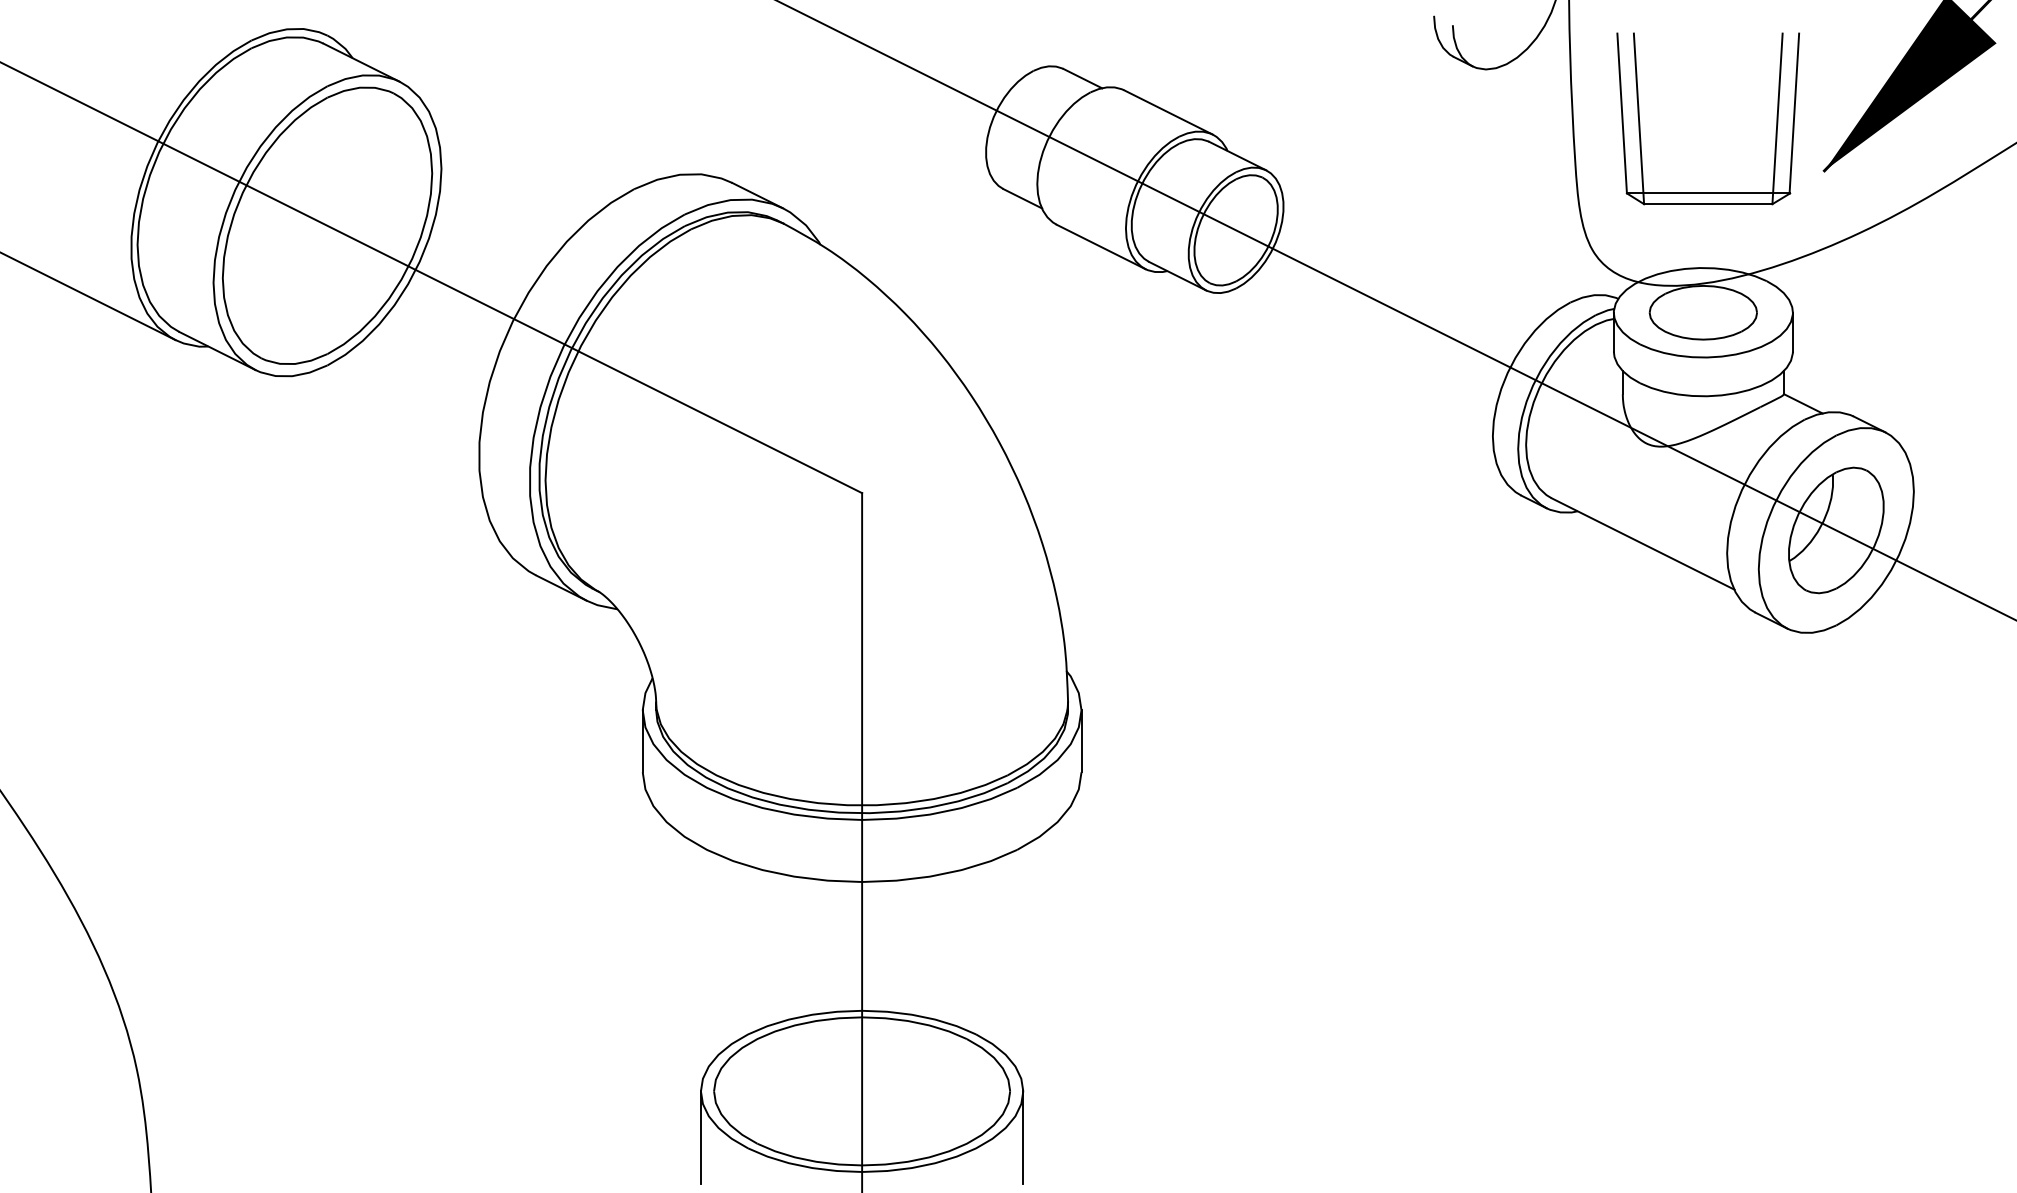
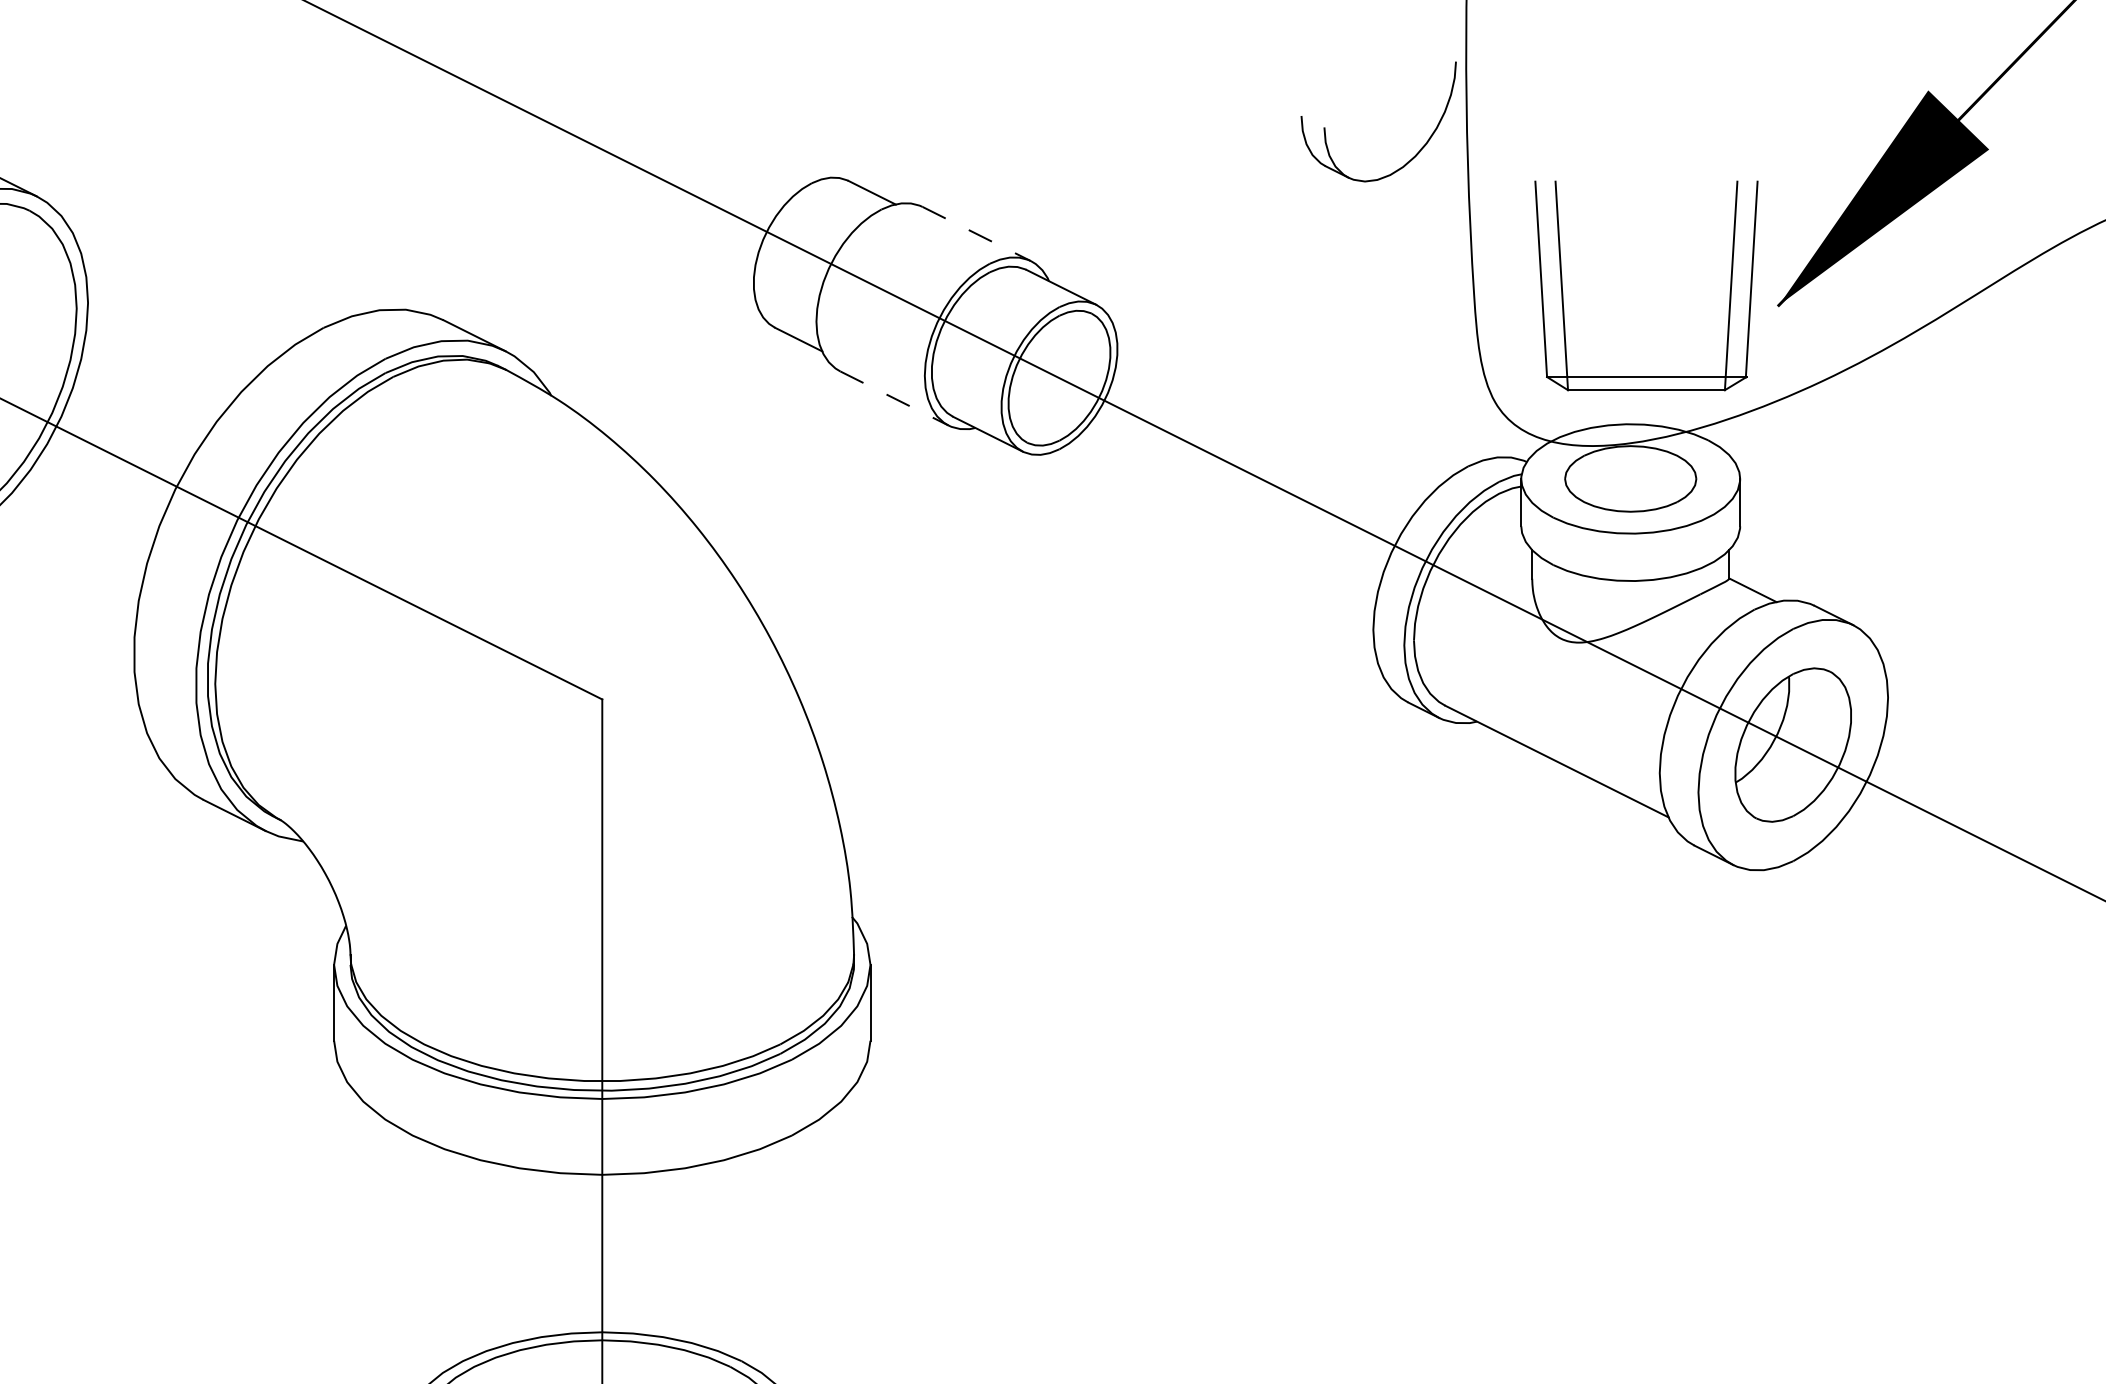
line: (1168, 112) -> (976, 234), solid -> dashed
part: (1640, 122) -> (1563, 290), moved
line: (1101, 246) -> (894, 397), solid -> dashed

